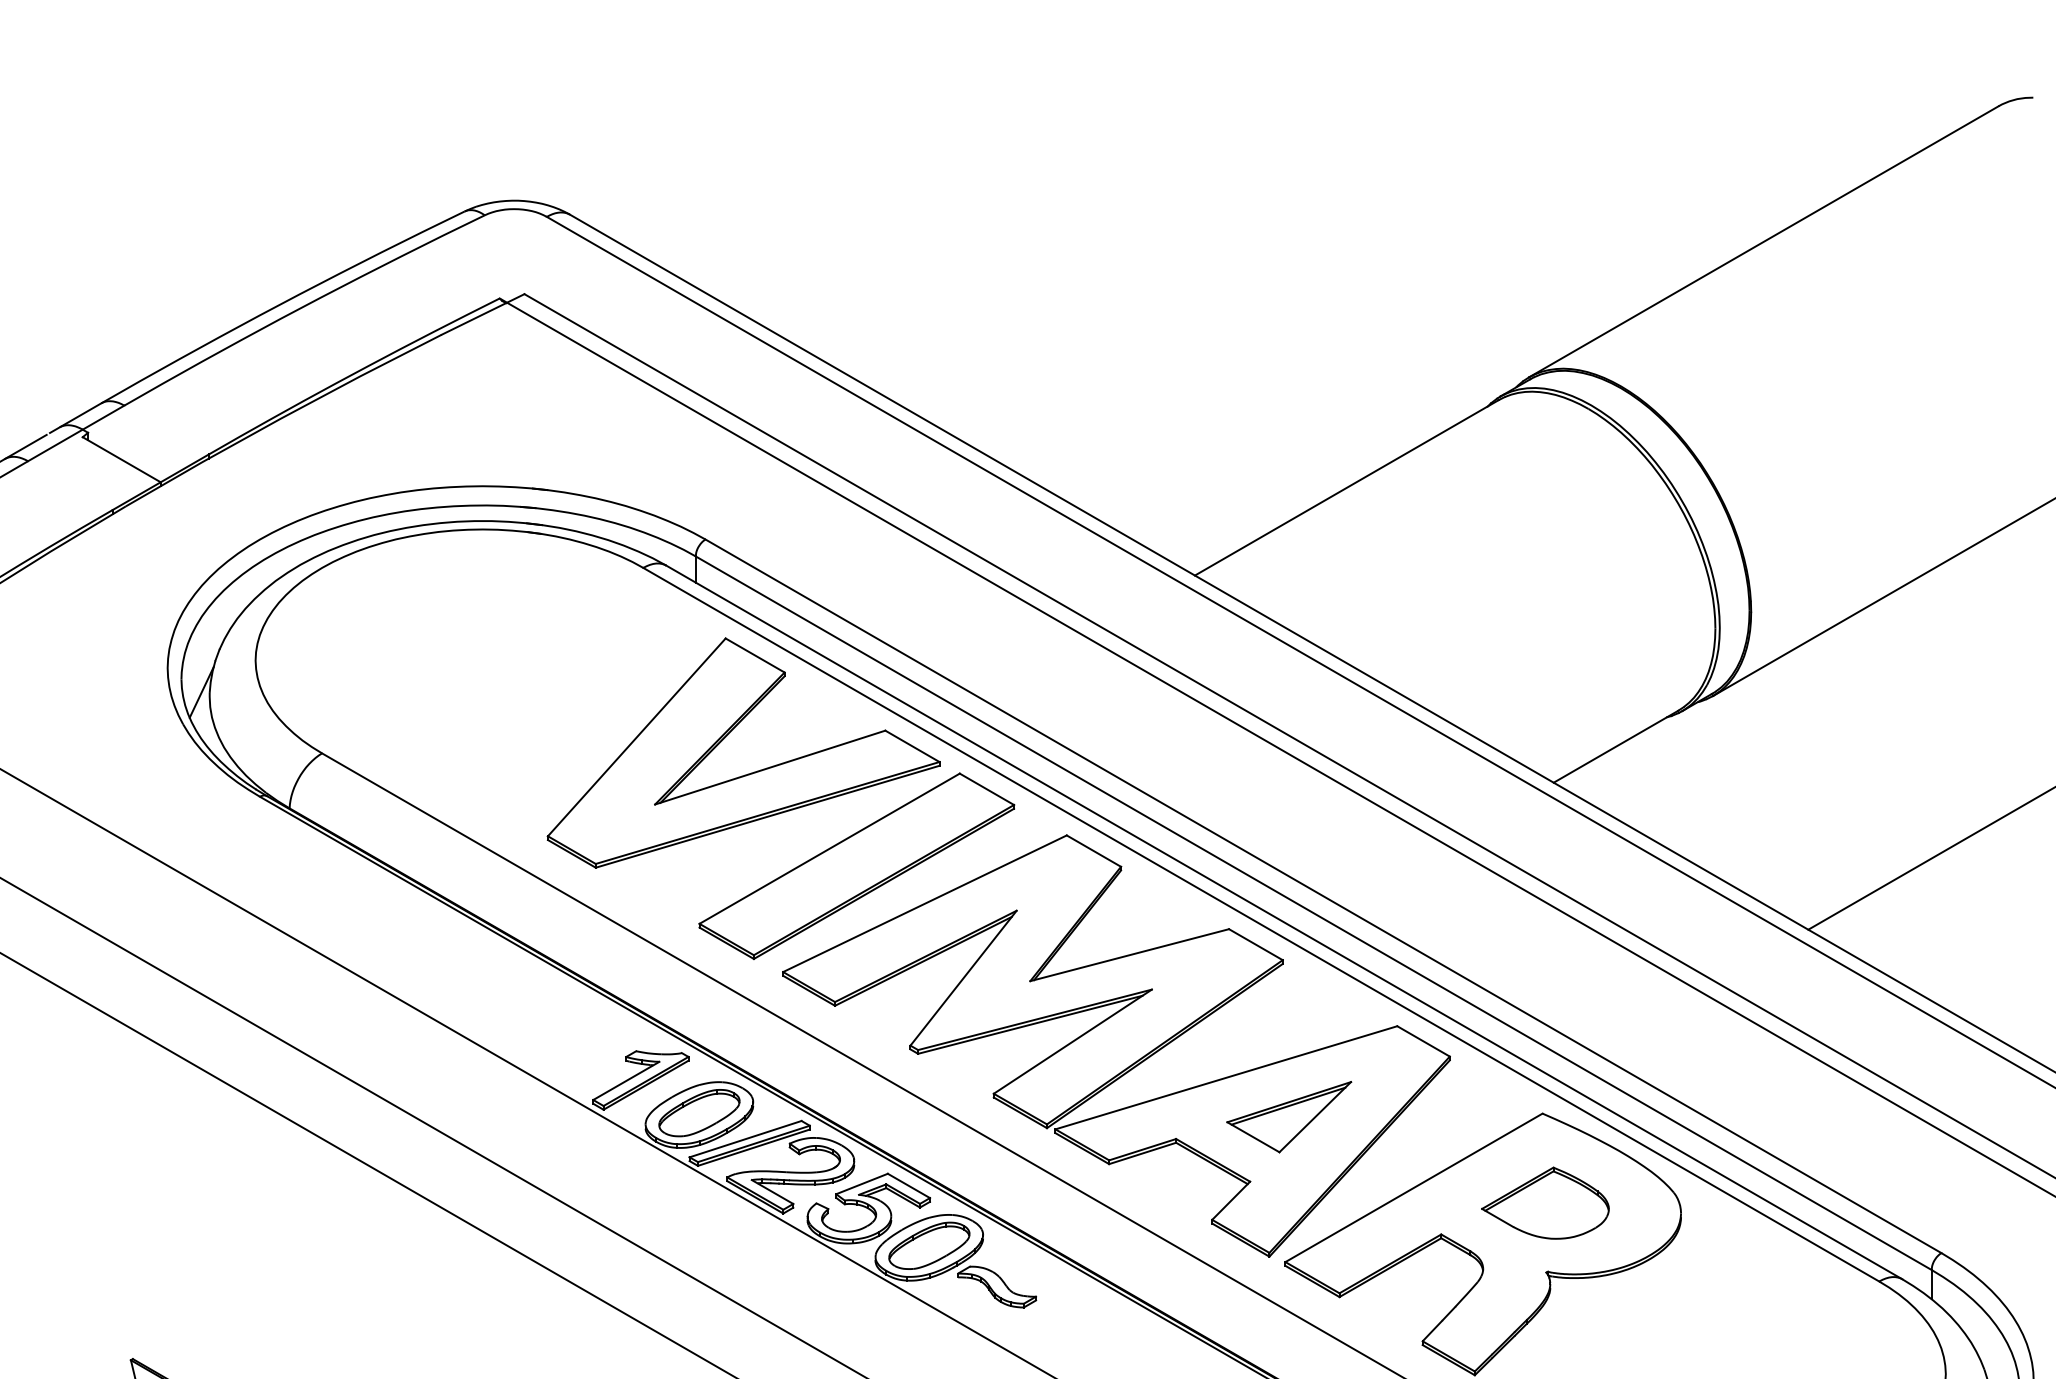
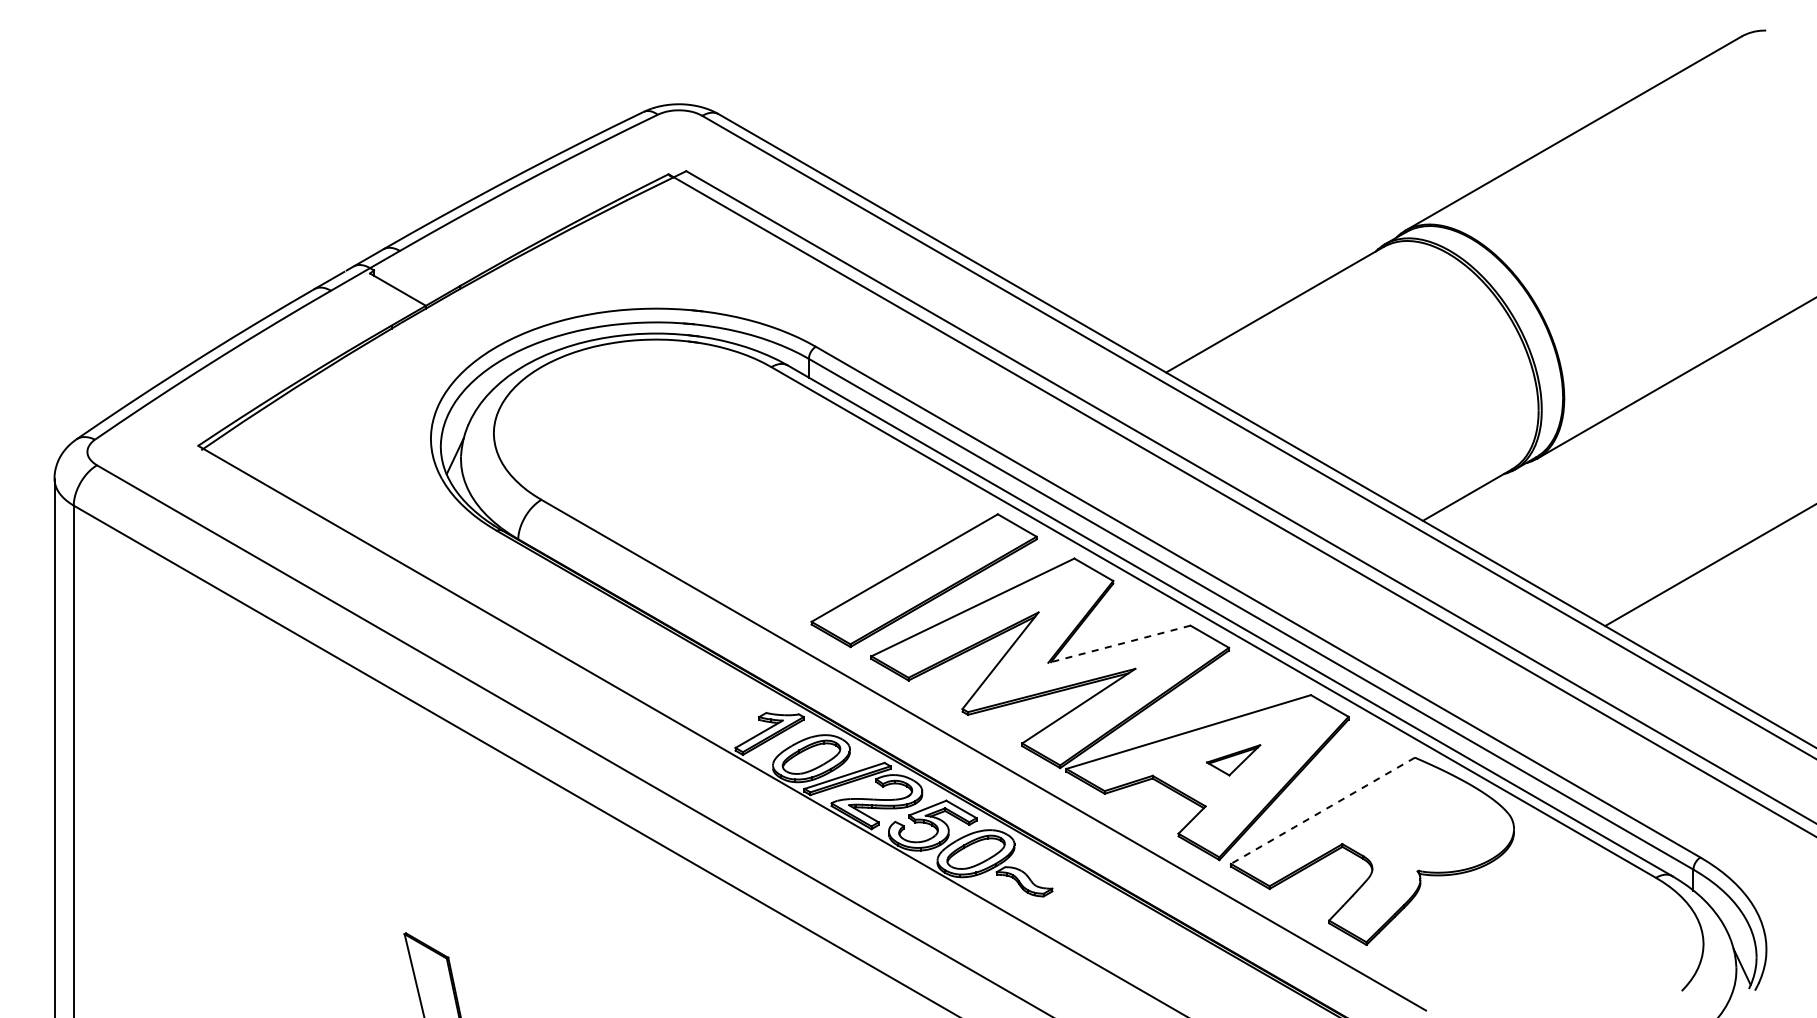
part: (749, 772) -> (847, 513), removed
line: (1128, 955) -> (1118, 644), solid -> dashed
part: (1289, 1117) -> (1233, 760), size x0.6
line: (1413, 1188) -> (1322, 811), solid -> dashed
part: (1544, 1202) -> (1416, 821), removed

